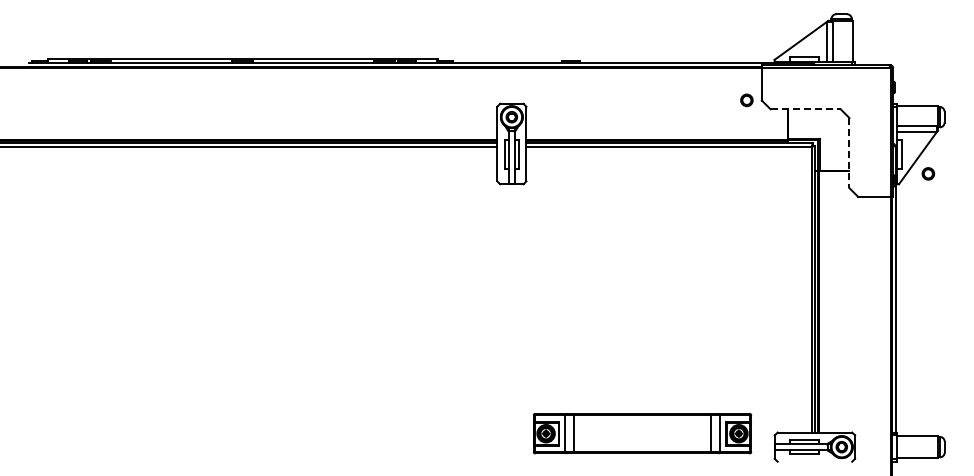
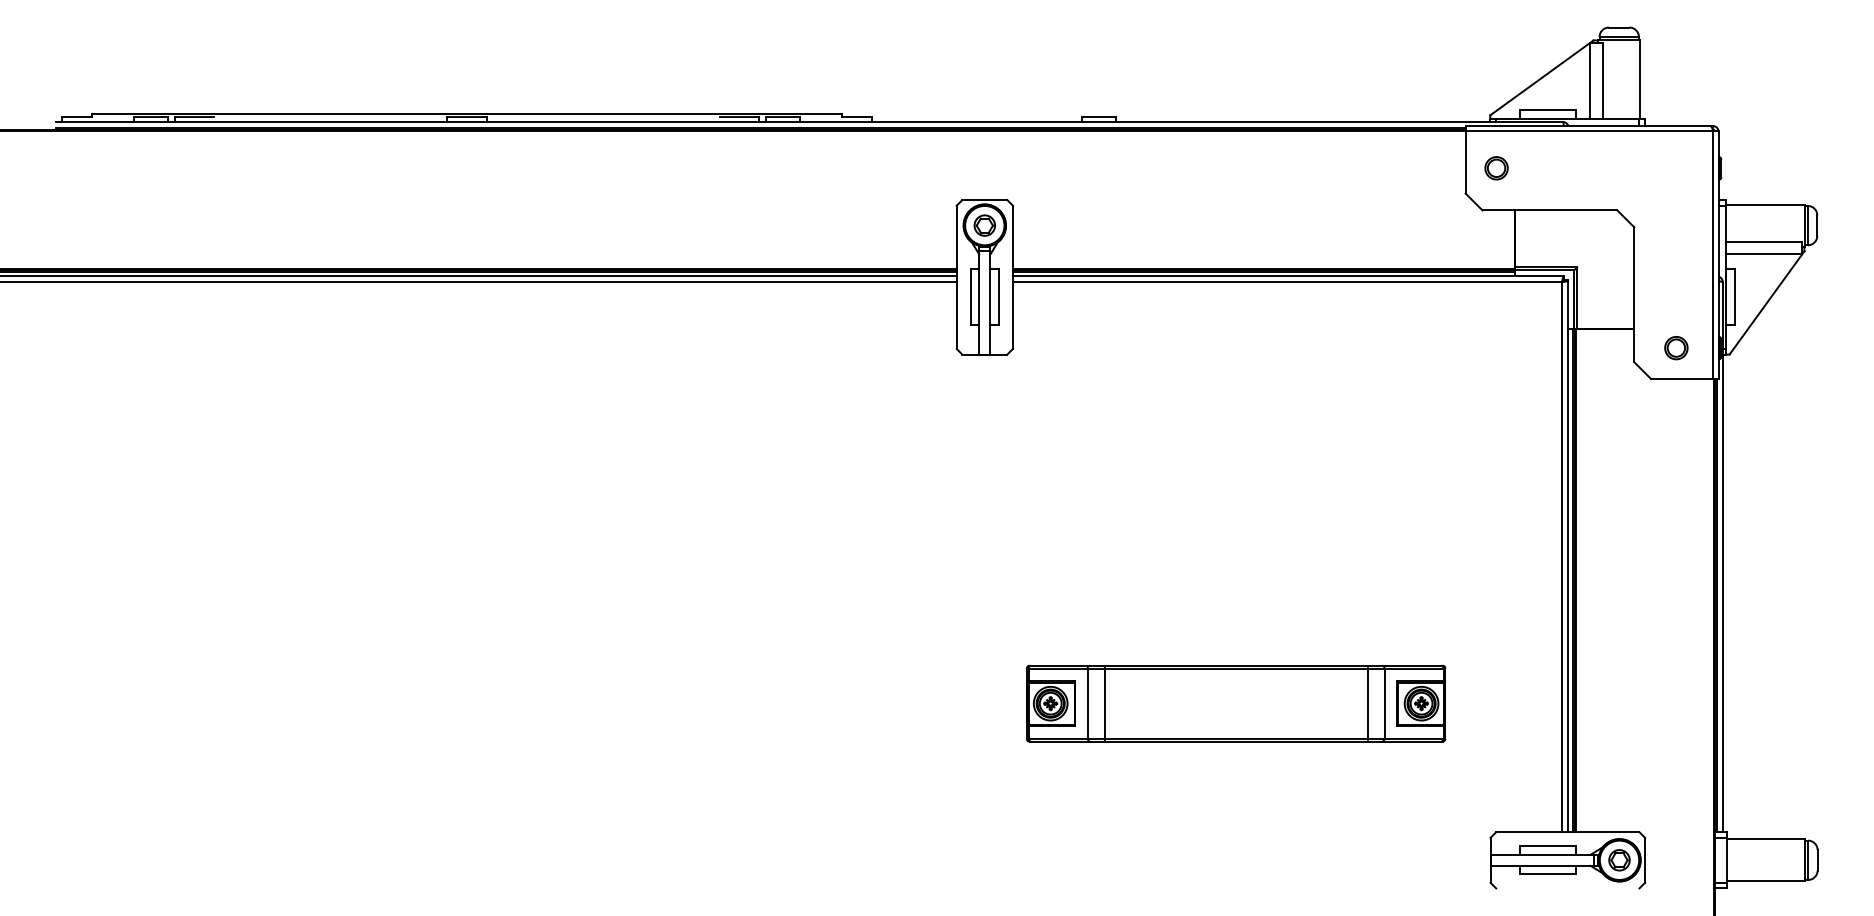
part: (746, 100) -> (1495, 168), moved
line: (806, 109) -> (1551, 210), dashed -> solid
line: (849, 153) -> (1634, 295), dashed -> solid
part: (928, 173) -> (1676, 347), moved
part: (642, 433) -> (1236, 703), moved

